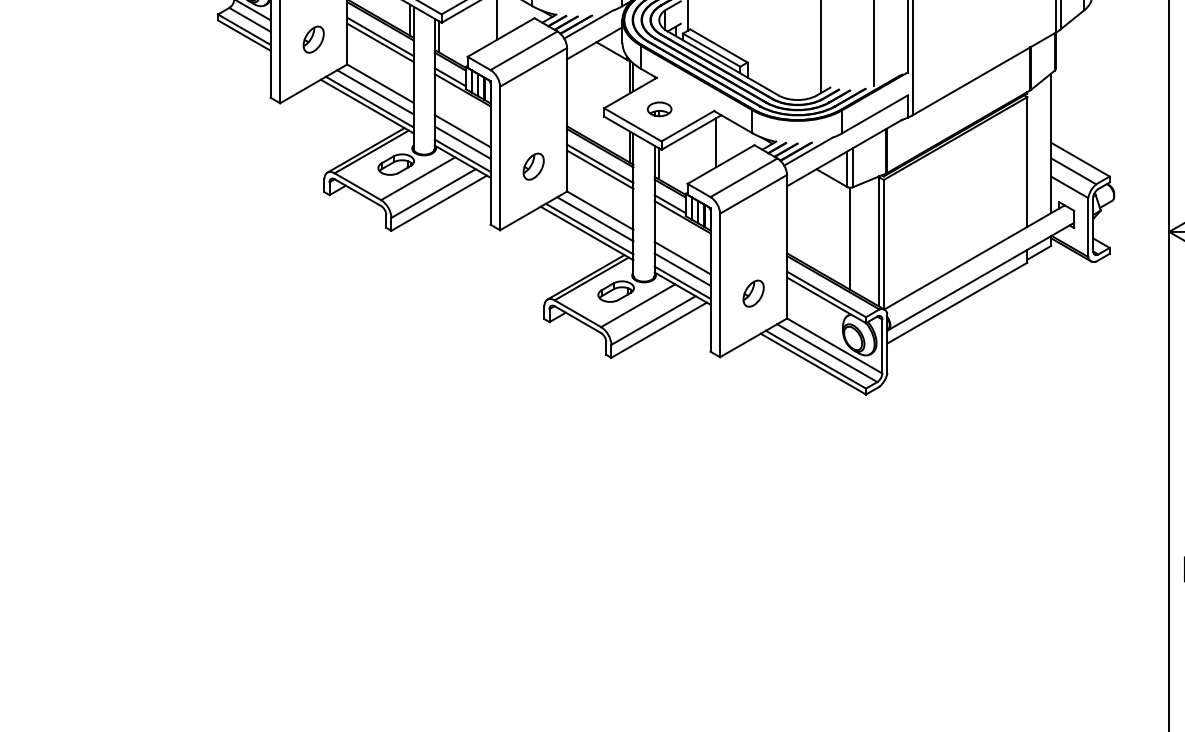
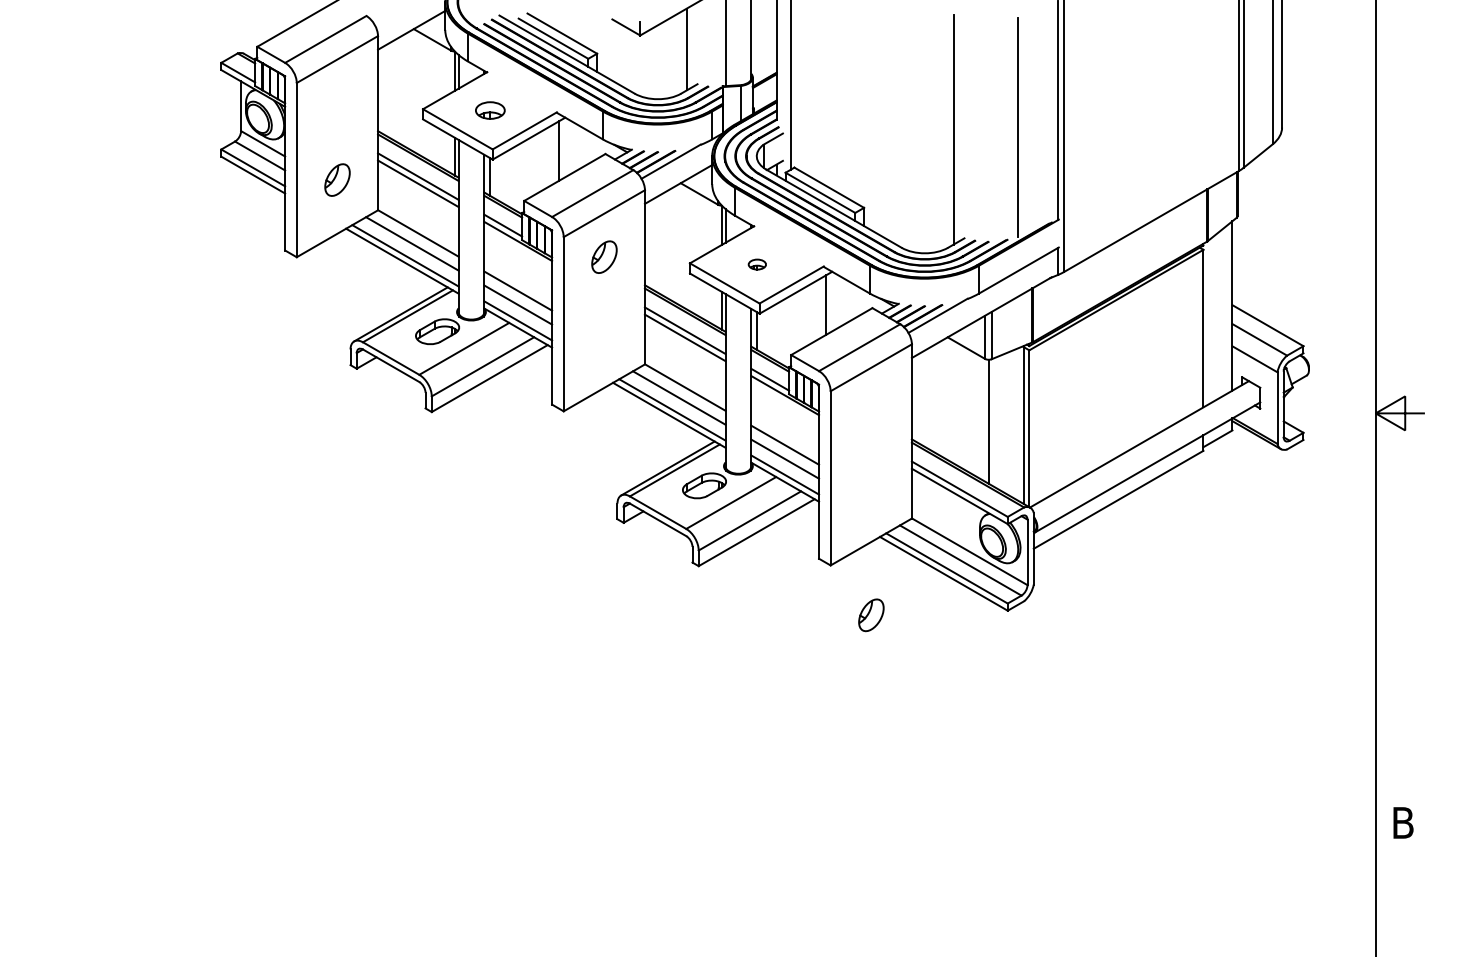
part: (659, 109) -> (757, 264), size x0.6
part: (533, 166) -> (604, 256), moved
part: (753, 293) -> (871, 615), moved

